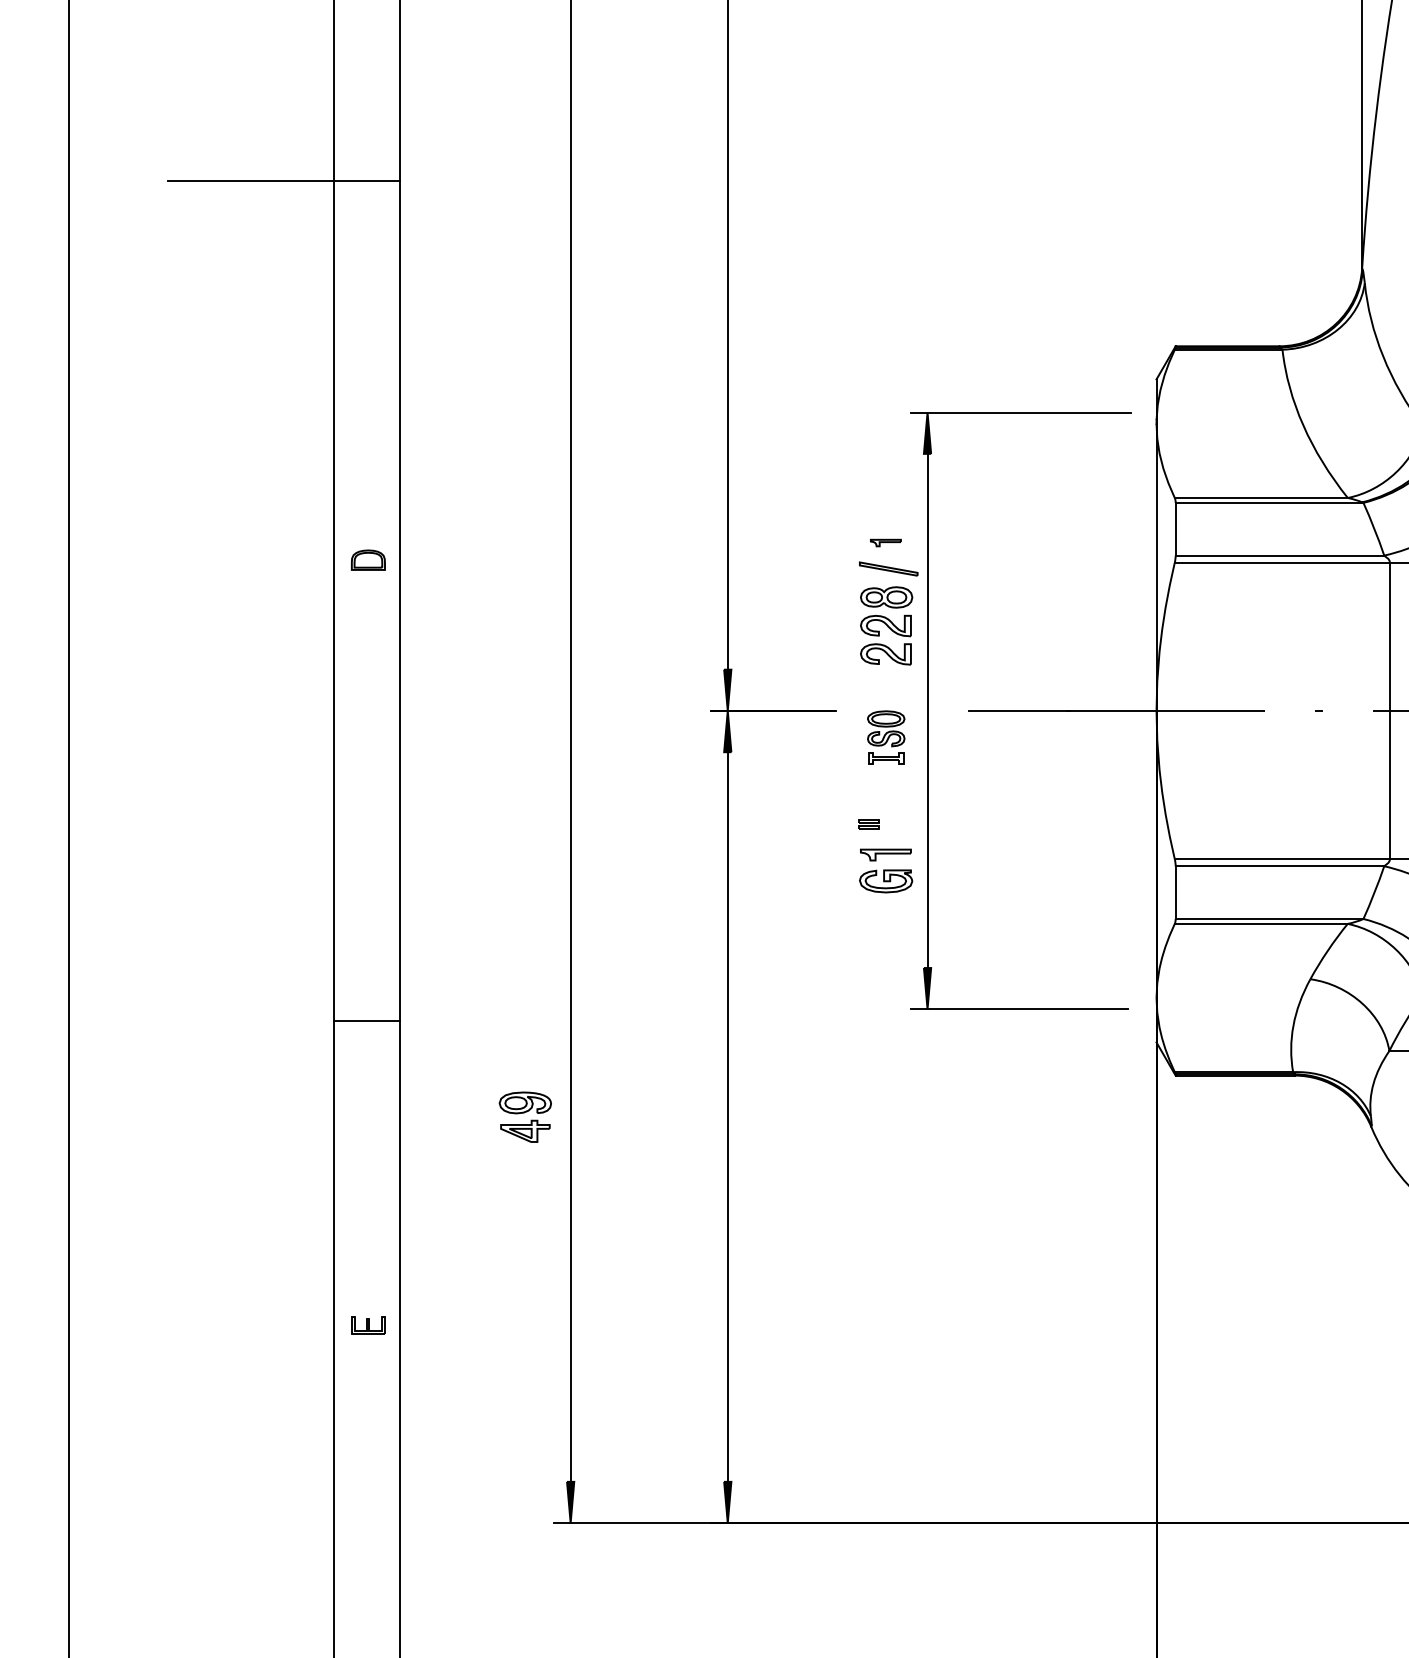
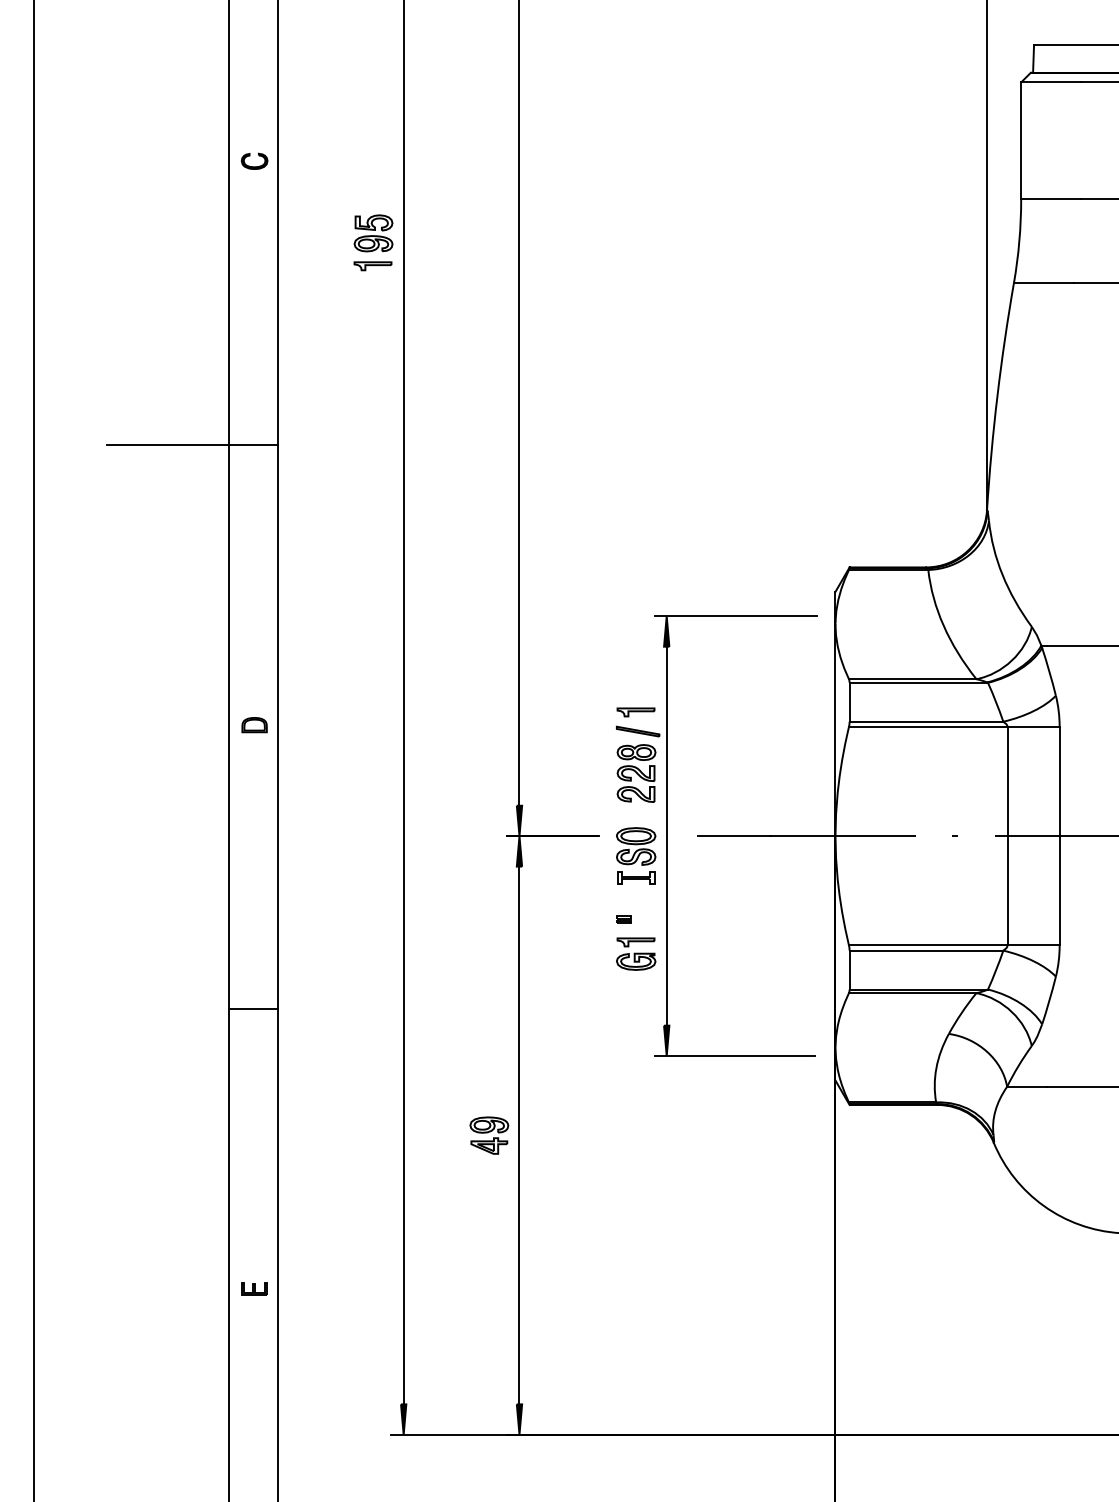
part: (885, 543) -> (635, 712), size x1.67
part: (886, 737) -> (636, 855), size x1.43
line: (366, 1020) -> (253, 1009), moved
part: (525, 1117) -> (489, 1135), moved

